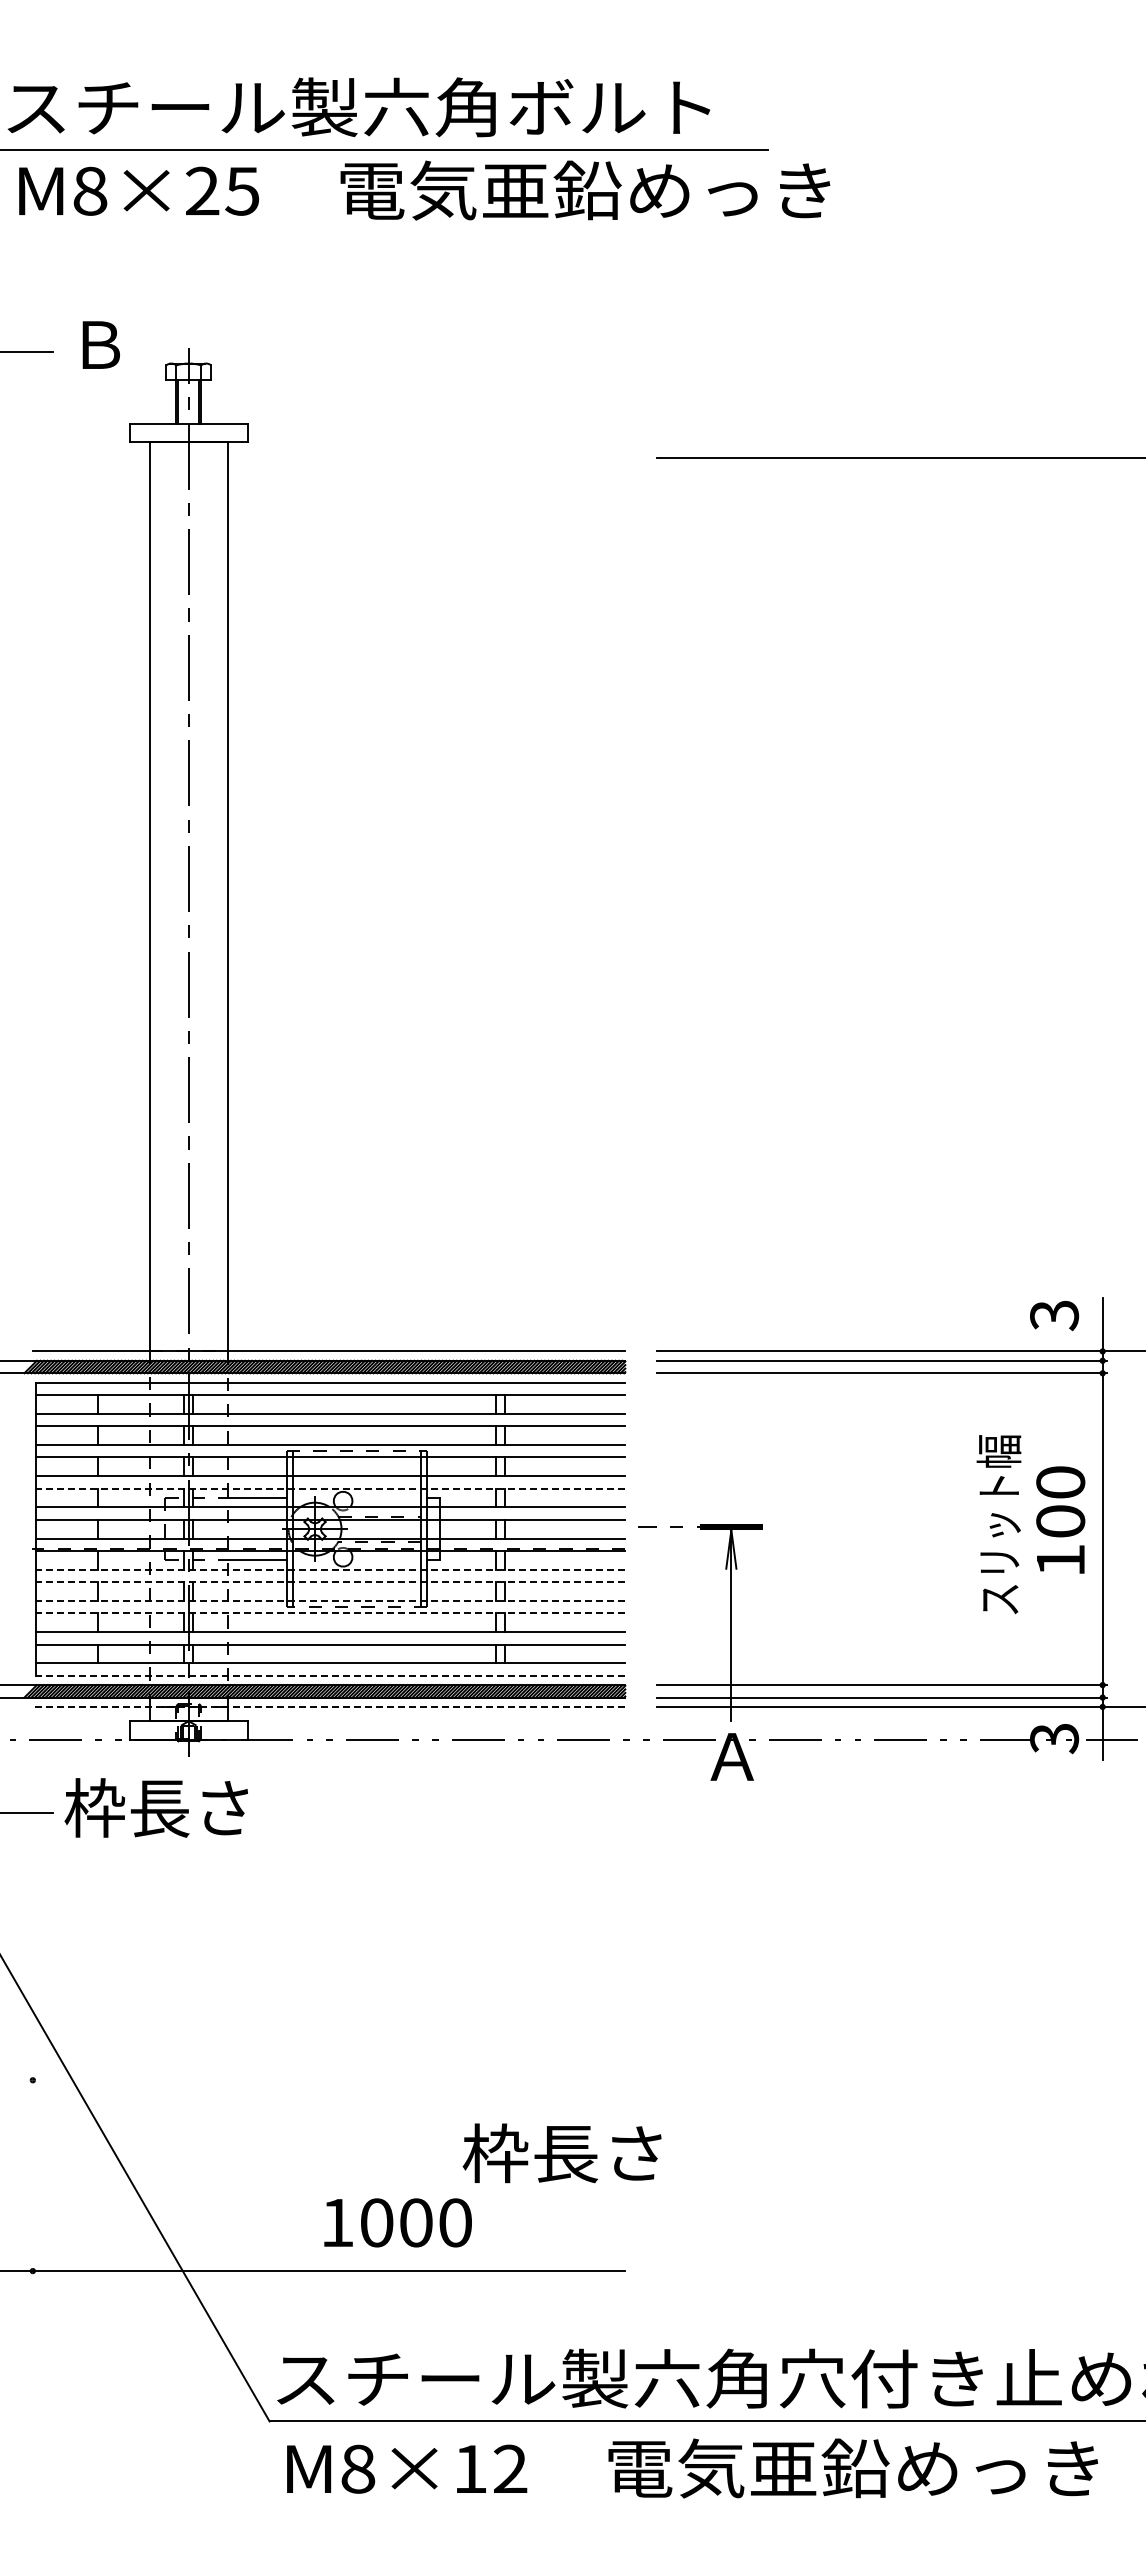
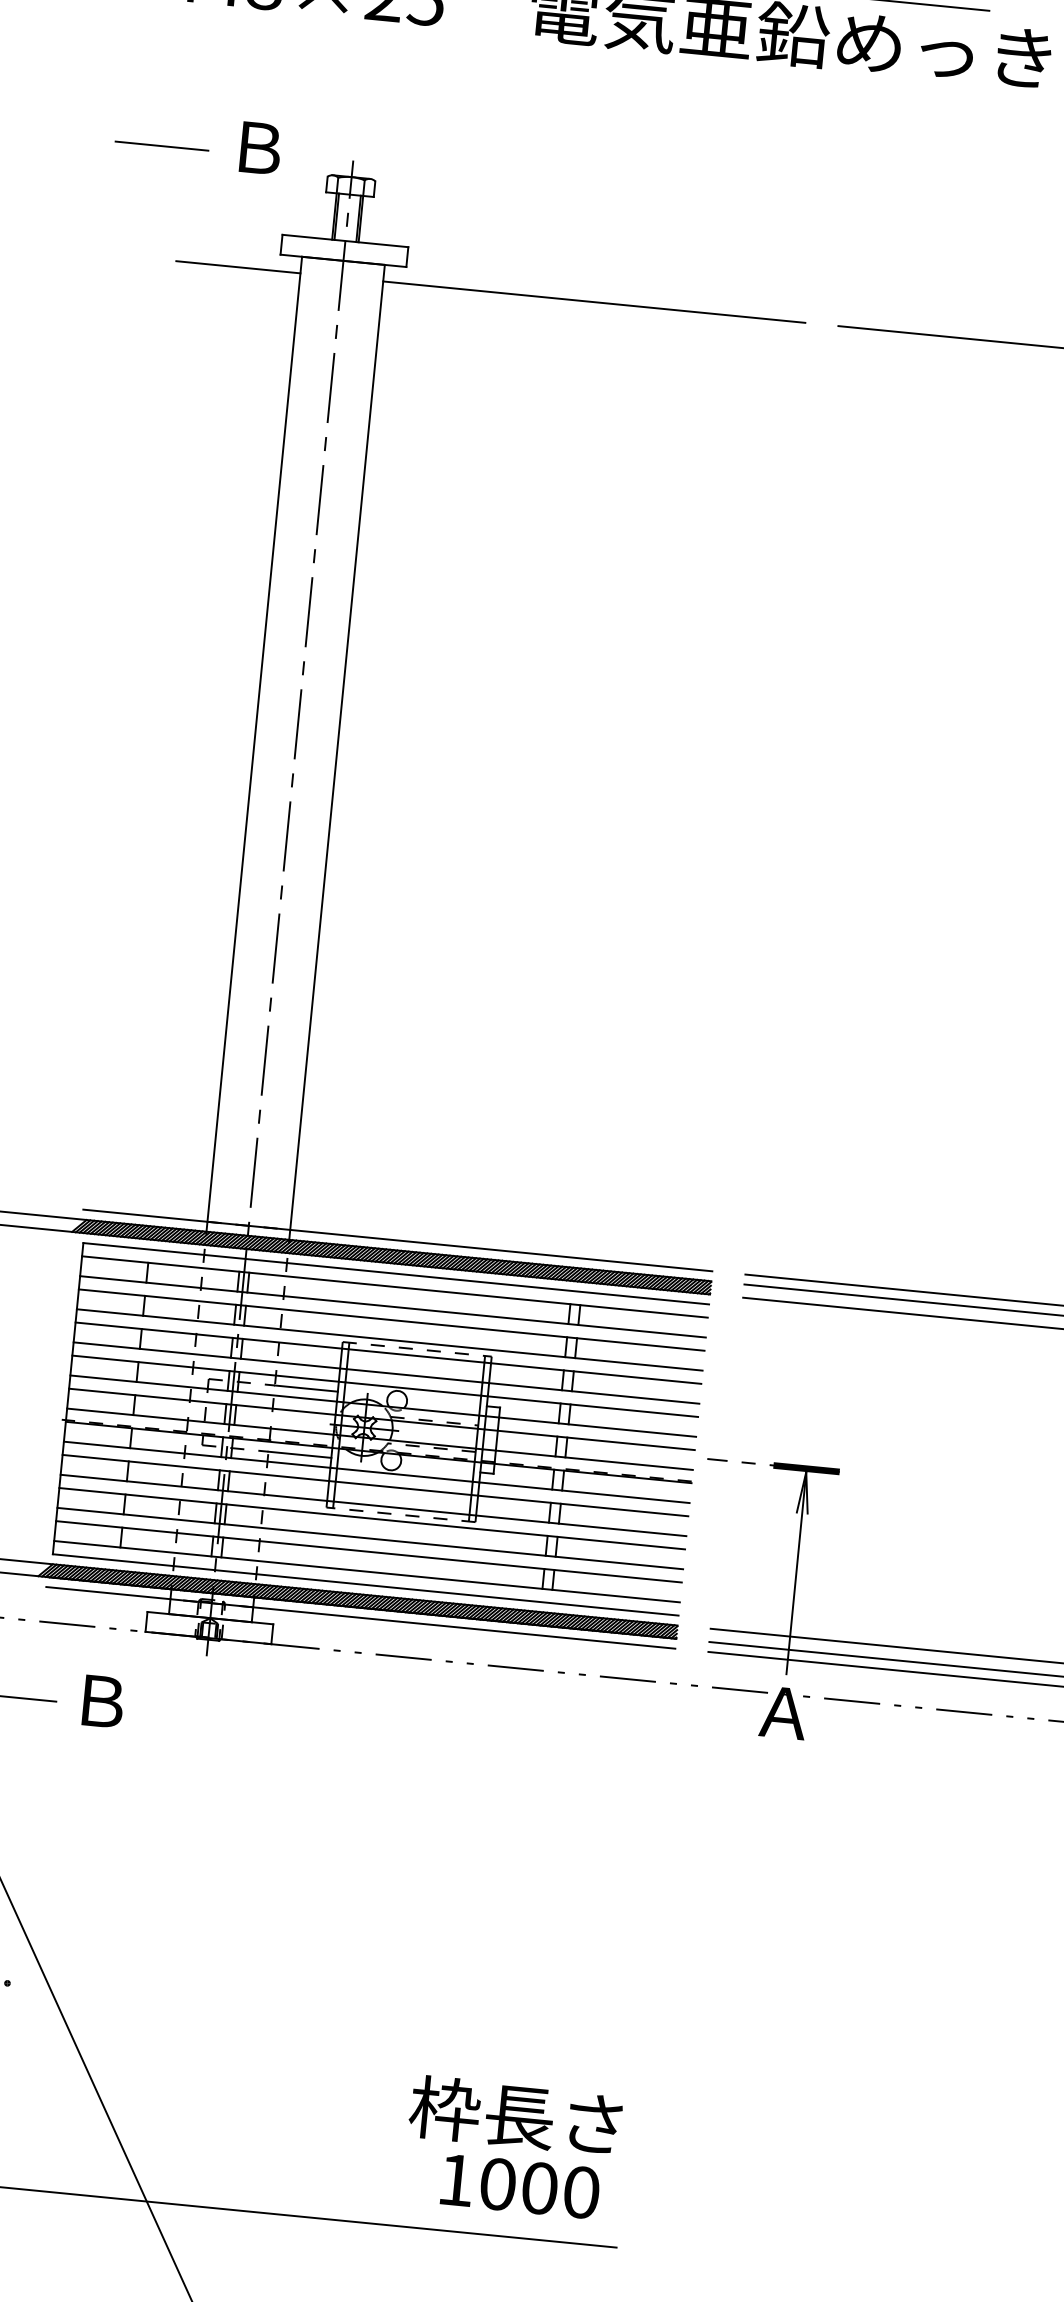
line: (90, 458) -> (237, 267), added
line: (426, 458) -> (594, 302), added
line: (330, 1488) -> (385, 1386), dashed -> solid
line: (330, 1569) -> (376, 1472), dashed -> solid
line: (330, 1582) -> (375, 1485), dashed -> solid
line: (330, 1600) -> (373, 1505), dashed -> solid
line: (330, 1613) -> (372, 1518), dashed -> solid
line: (330, 1675) -> (365, 1584), dashed -> solid
line: (328, 1706) -> (360, 1617), dashed -> solid
text: (155, 1807) -> (166, 1706), 枠長さ -> Ｂ
text: (561, 2153) -> (515, 2115), moved
text: (397, 2222) -> (519, 2186), moved

